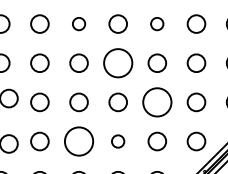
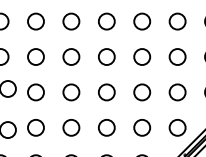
circle: (78, 23) -> (70, 21), size x1.43
circle: (156, 23) -> (141, 21), size x1.43
circle: (118, 63) -> (107, 57), size x0.62
circle: (157, 102) -> (142, 92), size x0.62
circle: (78, 141) -> (70, 127), size x0.62
circle: (117, 141) -> (106, 127), size x1.43

